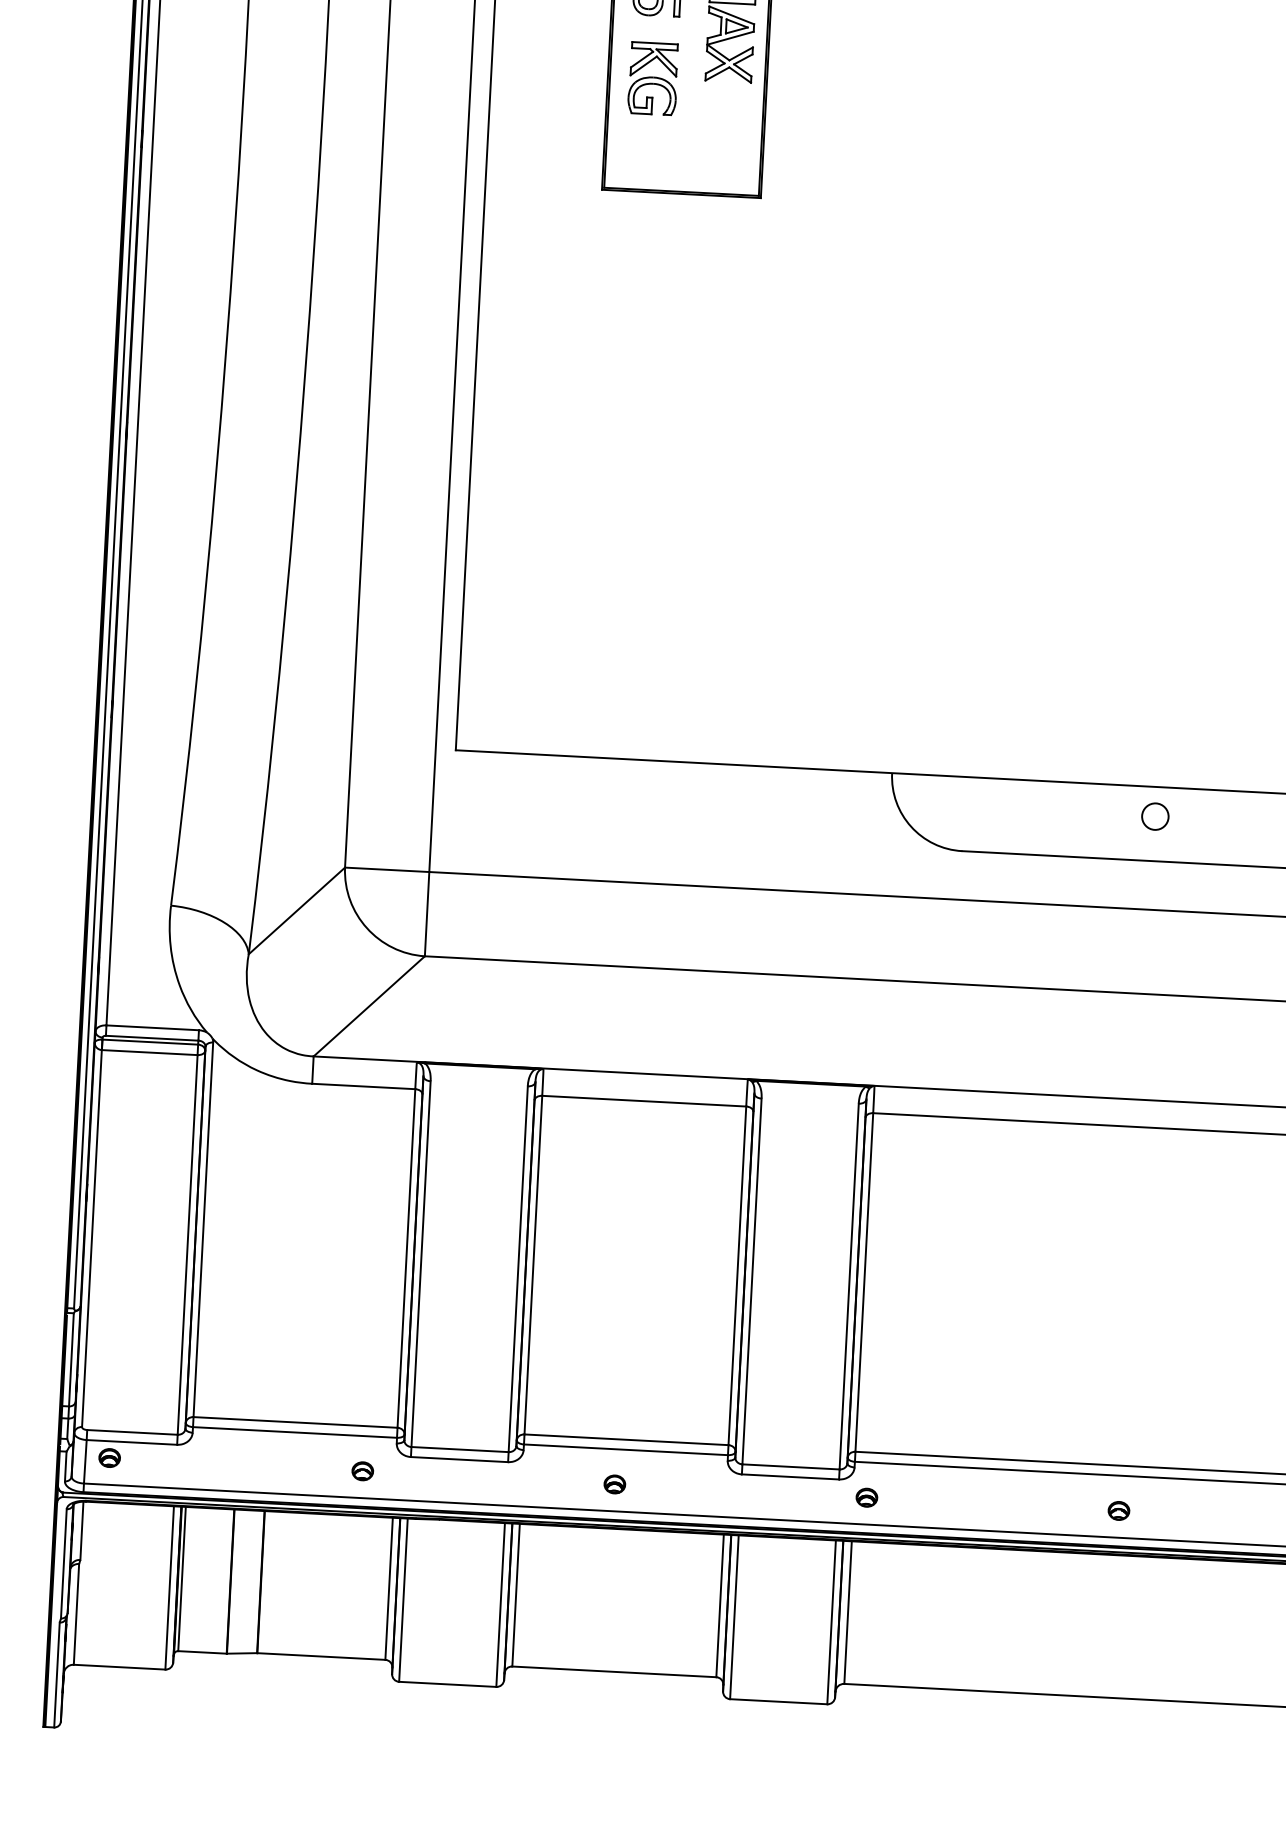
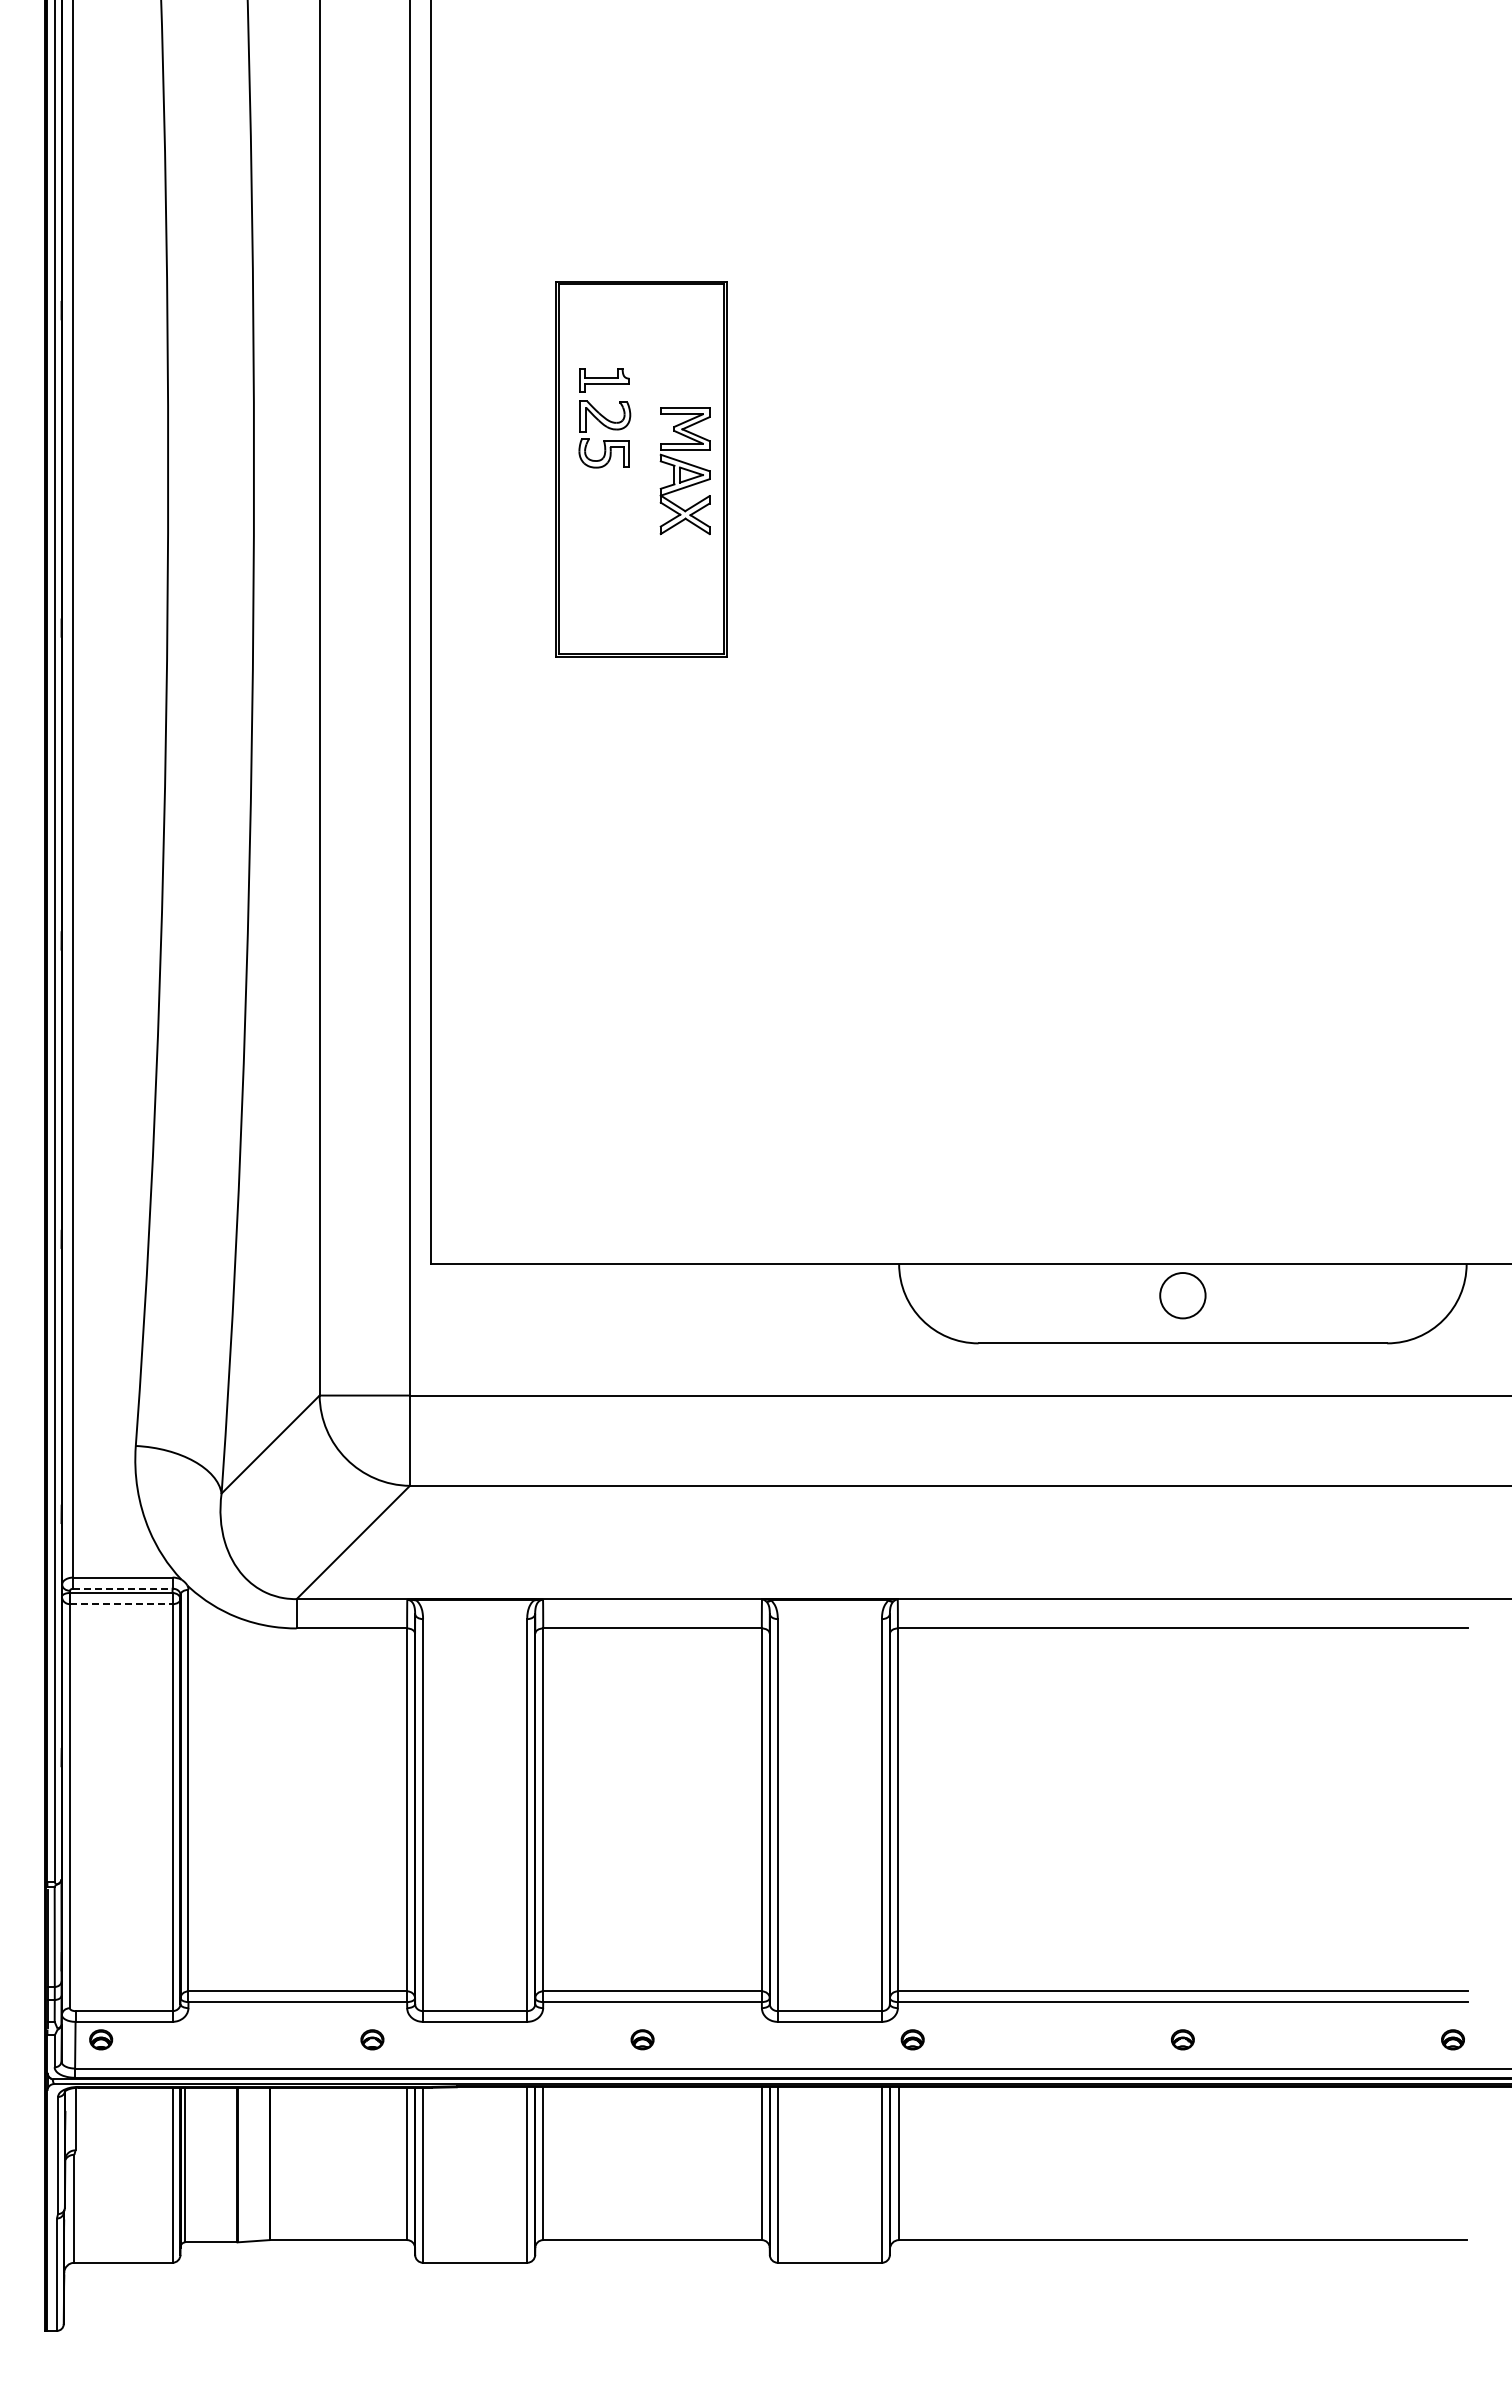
part: (652, 78) -> (604, 534), removed
circle: (1155, 816) -> (1182, 1295), size x1.6
line: (152, 1038) -> (123, 1588), solid -> dashed
line: (149, 1052) -> (121, 1604), solid -> dashed

